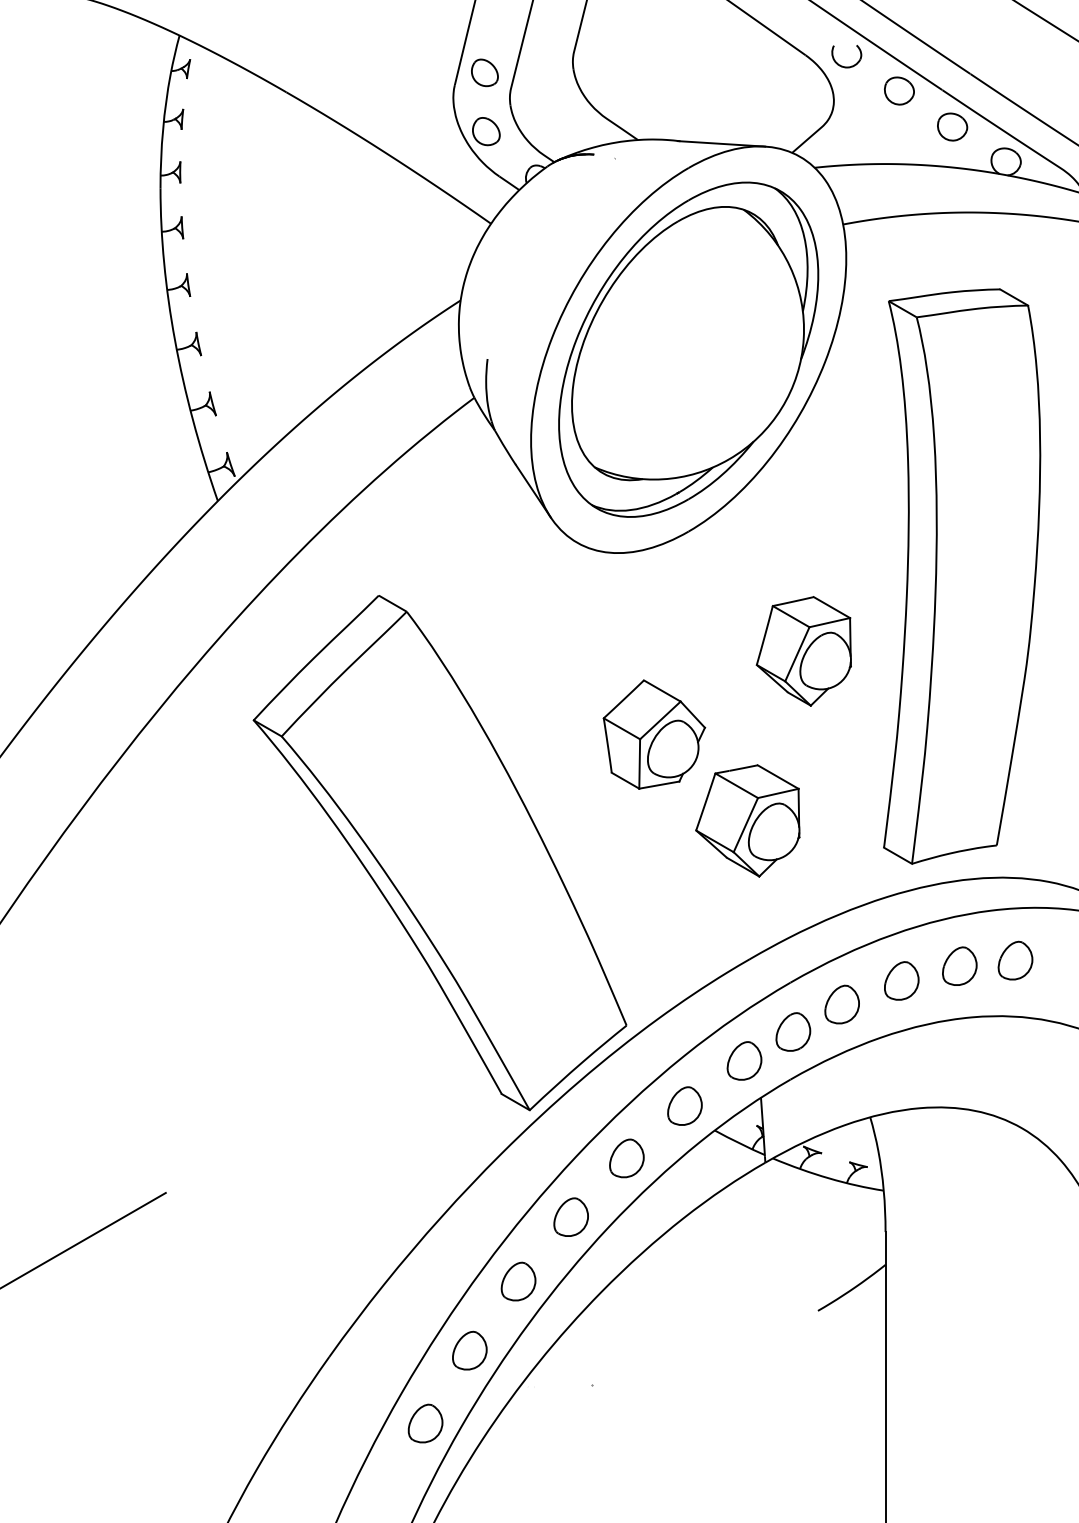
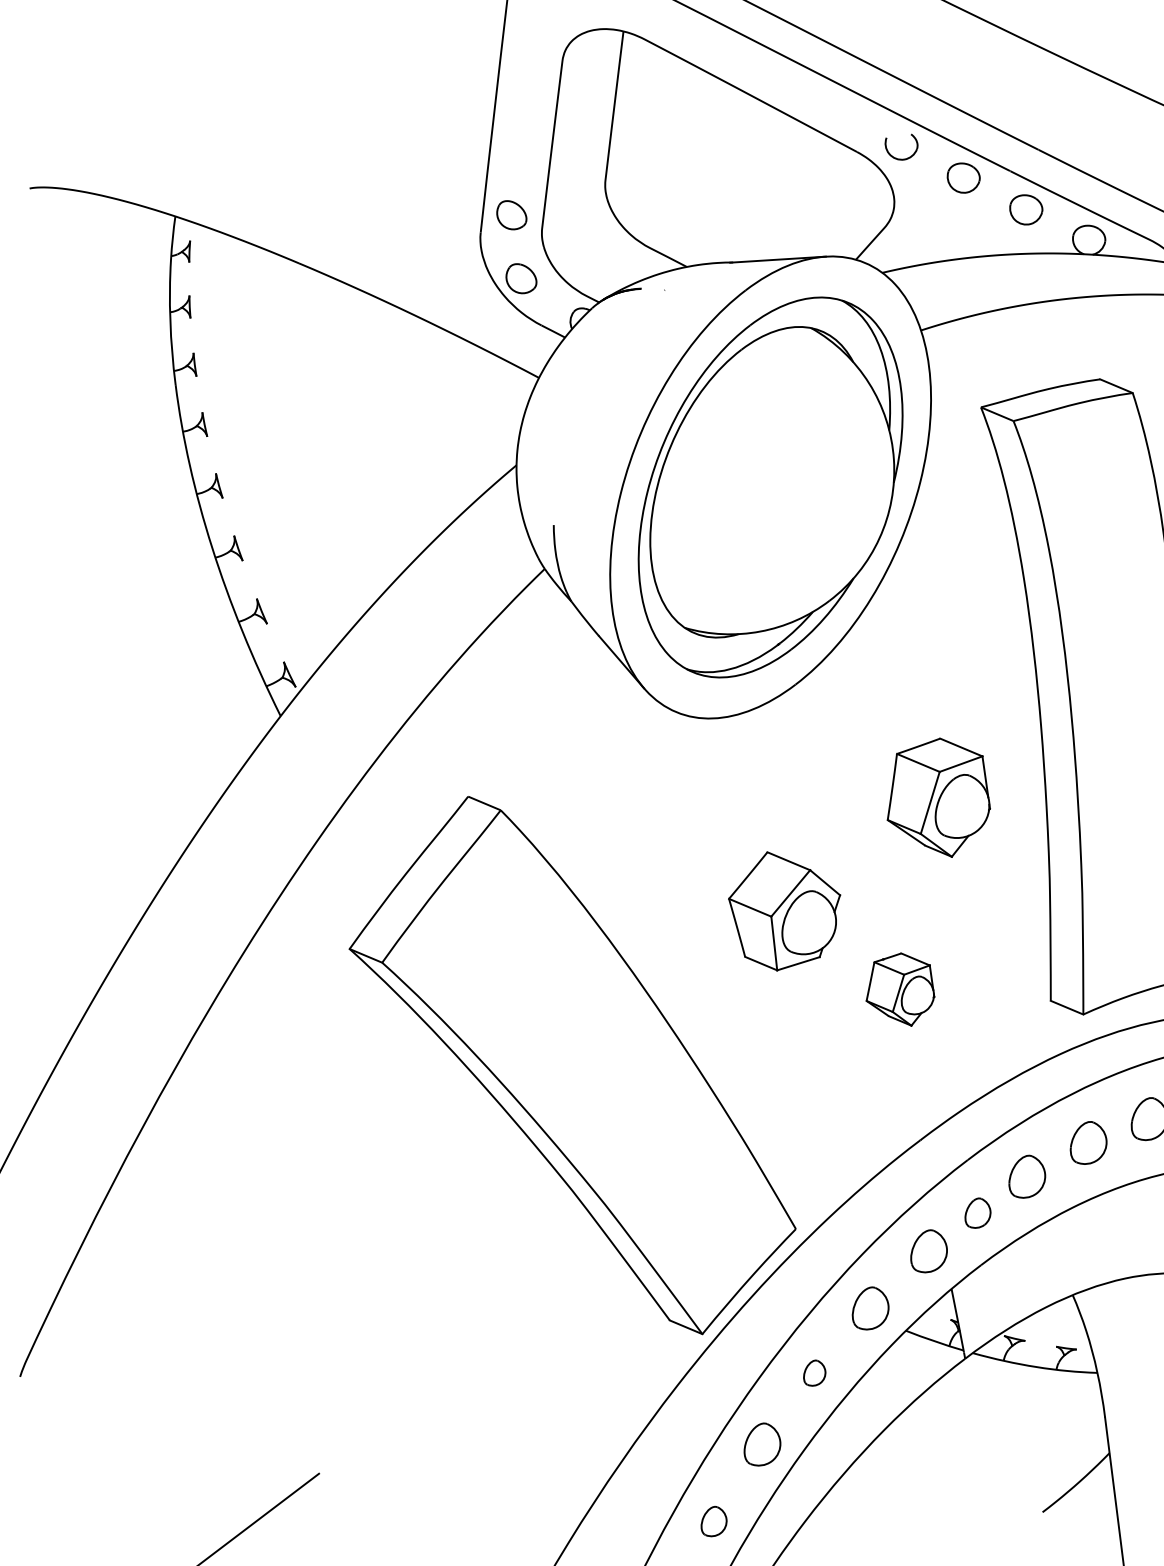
part: (747, 820) -> (898, 990), size x0.6
part: (793, 1031) -> (977, 1212), size x0.7
part: (626, 1158) -> (814, 1373), size x0.6
part: (518, 1281) -> (713, 1521), size x0.7

